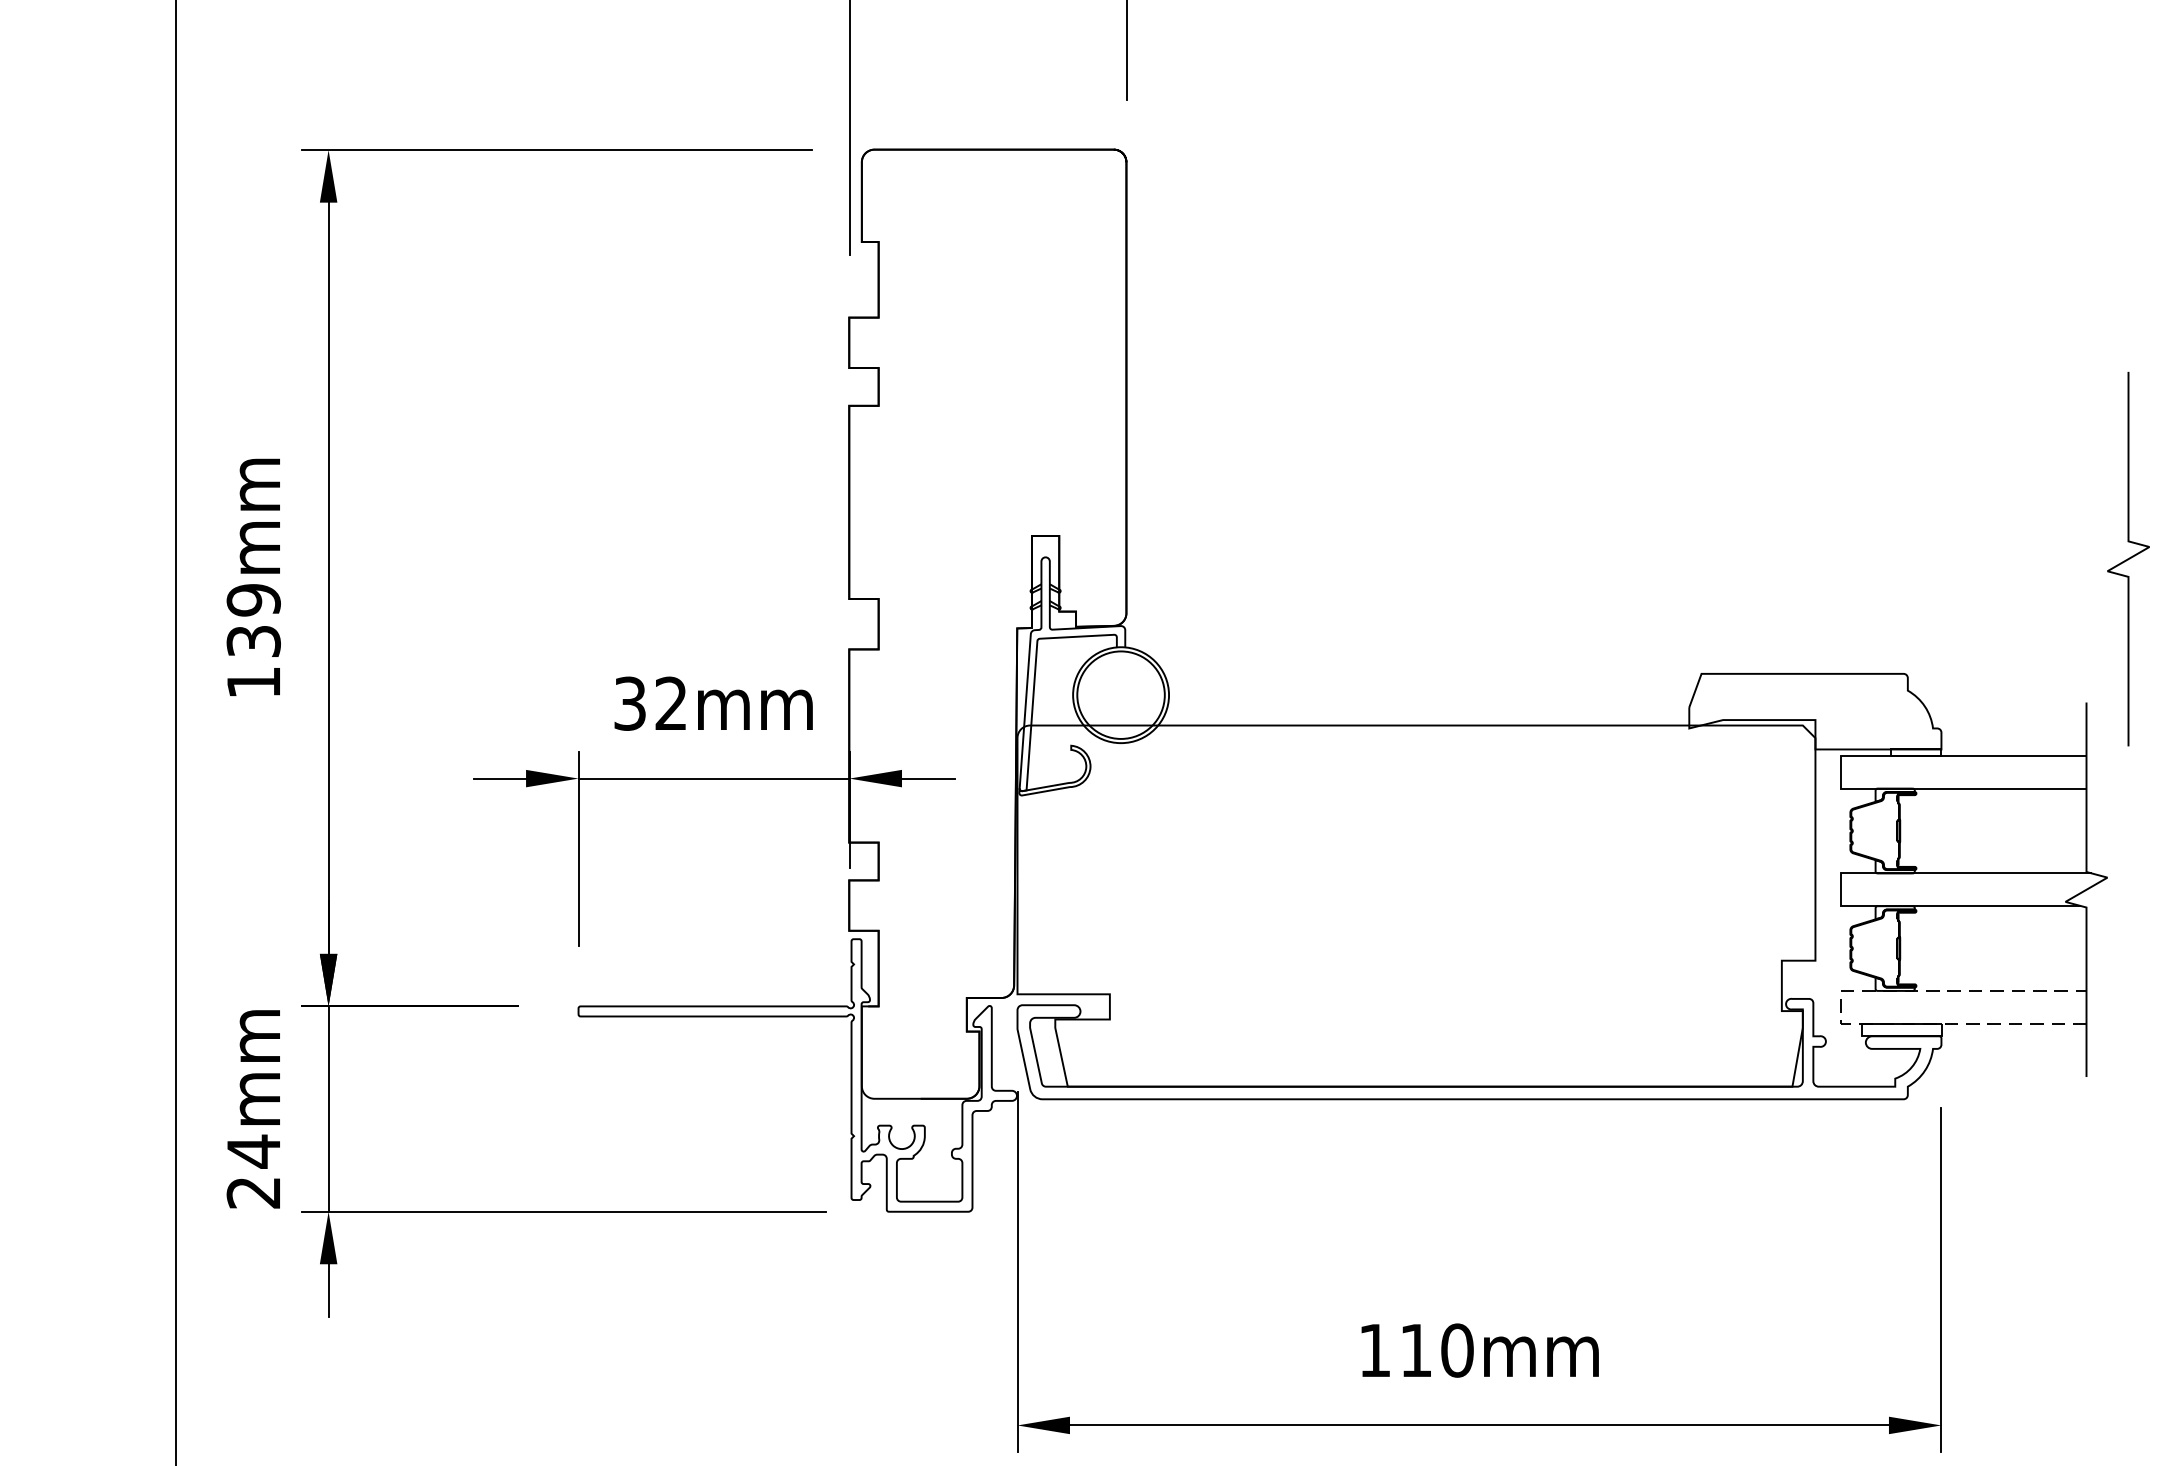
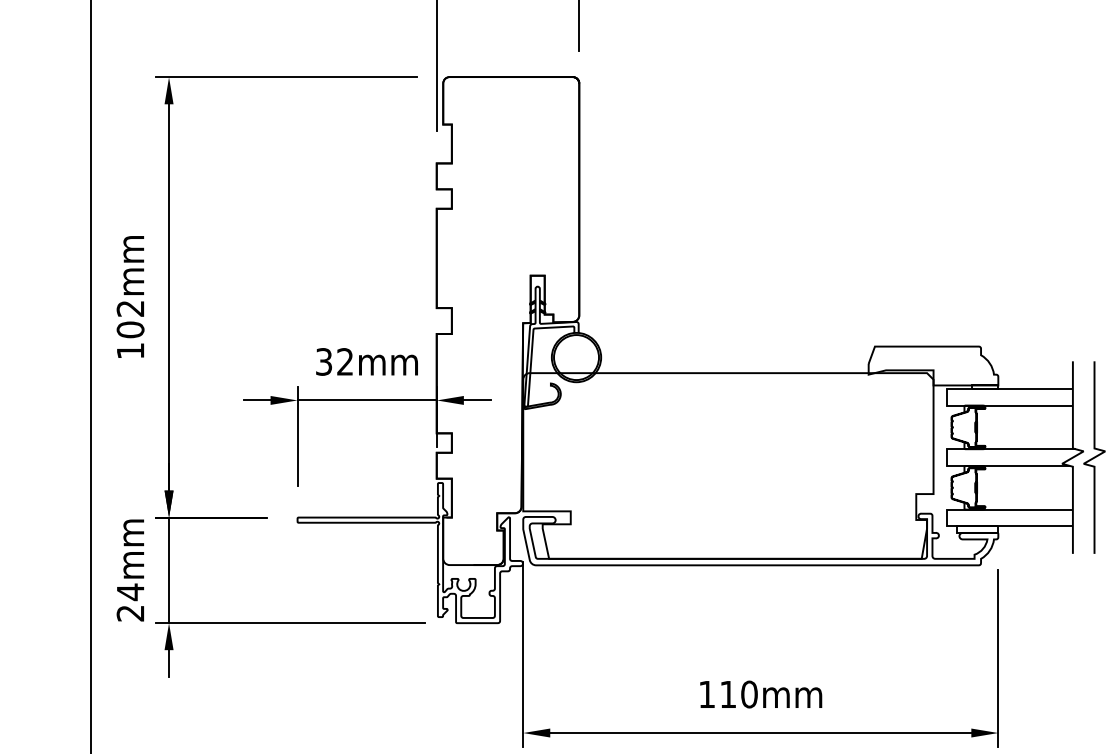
curve: (2128, 558) -> (1094, 457), moved
text: (253, 621) -> (130, 319), 139mm -> 102mm
line: (1840, 1006) -> (946, 517), dashed -> solid

